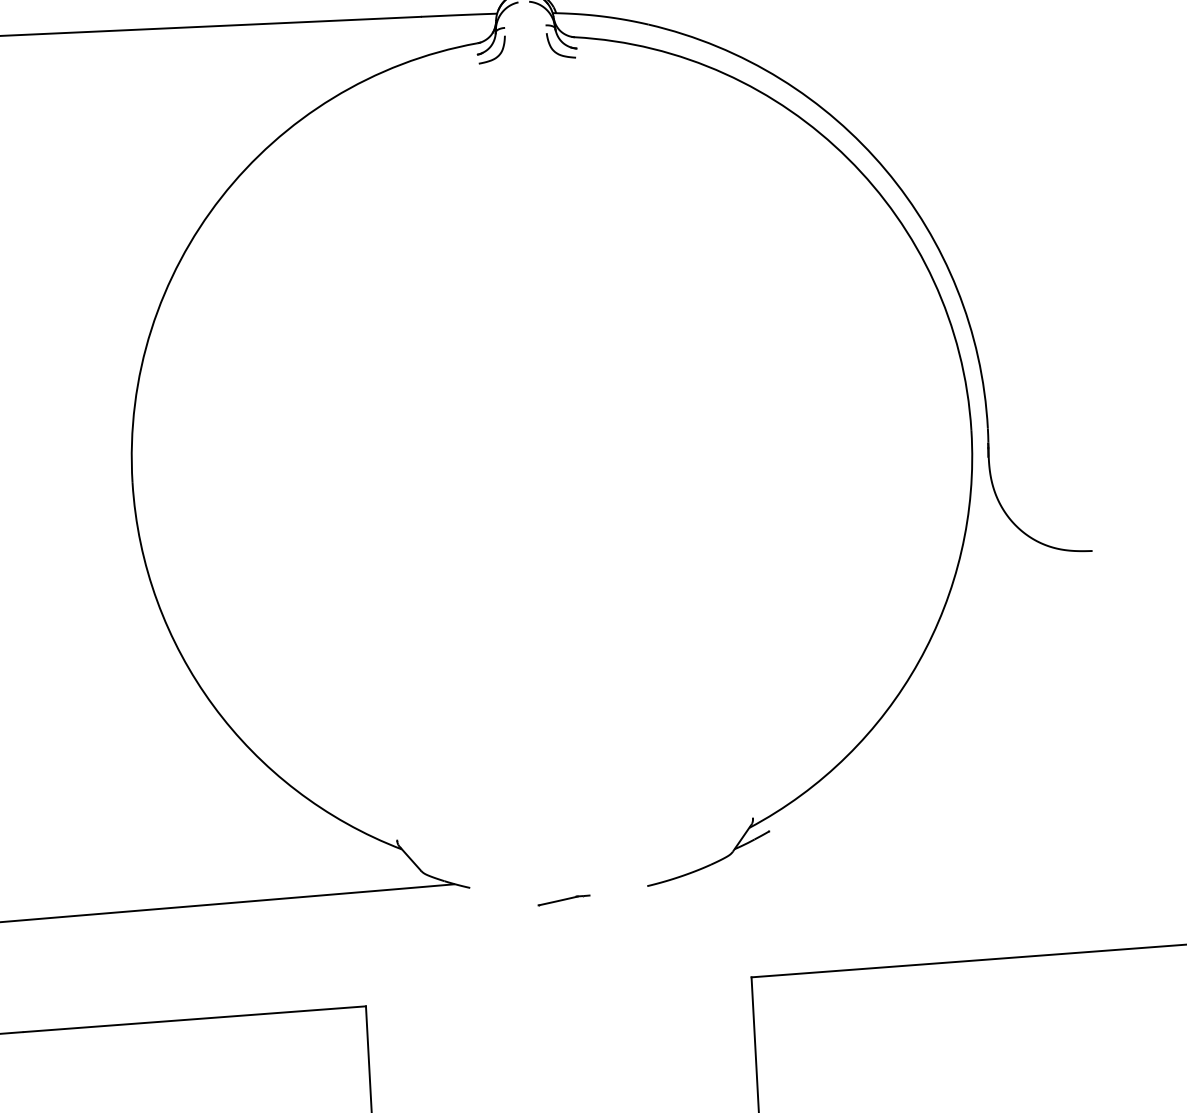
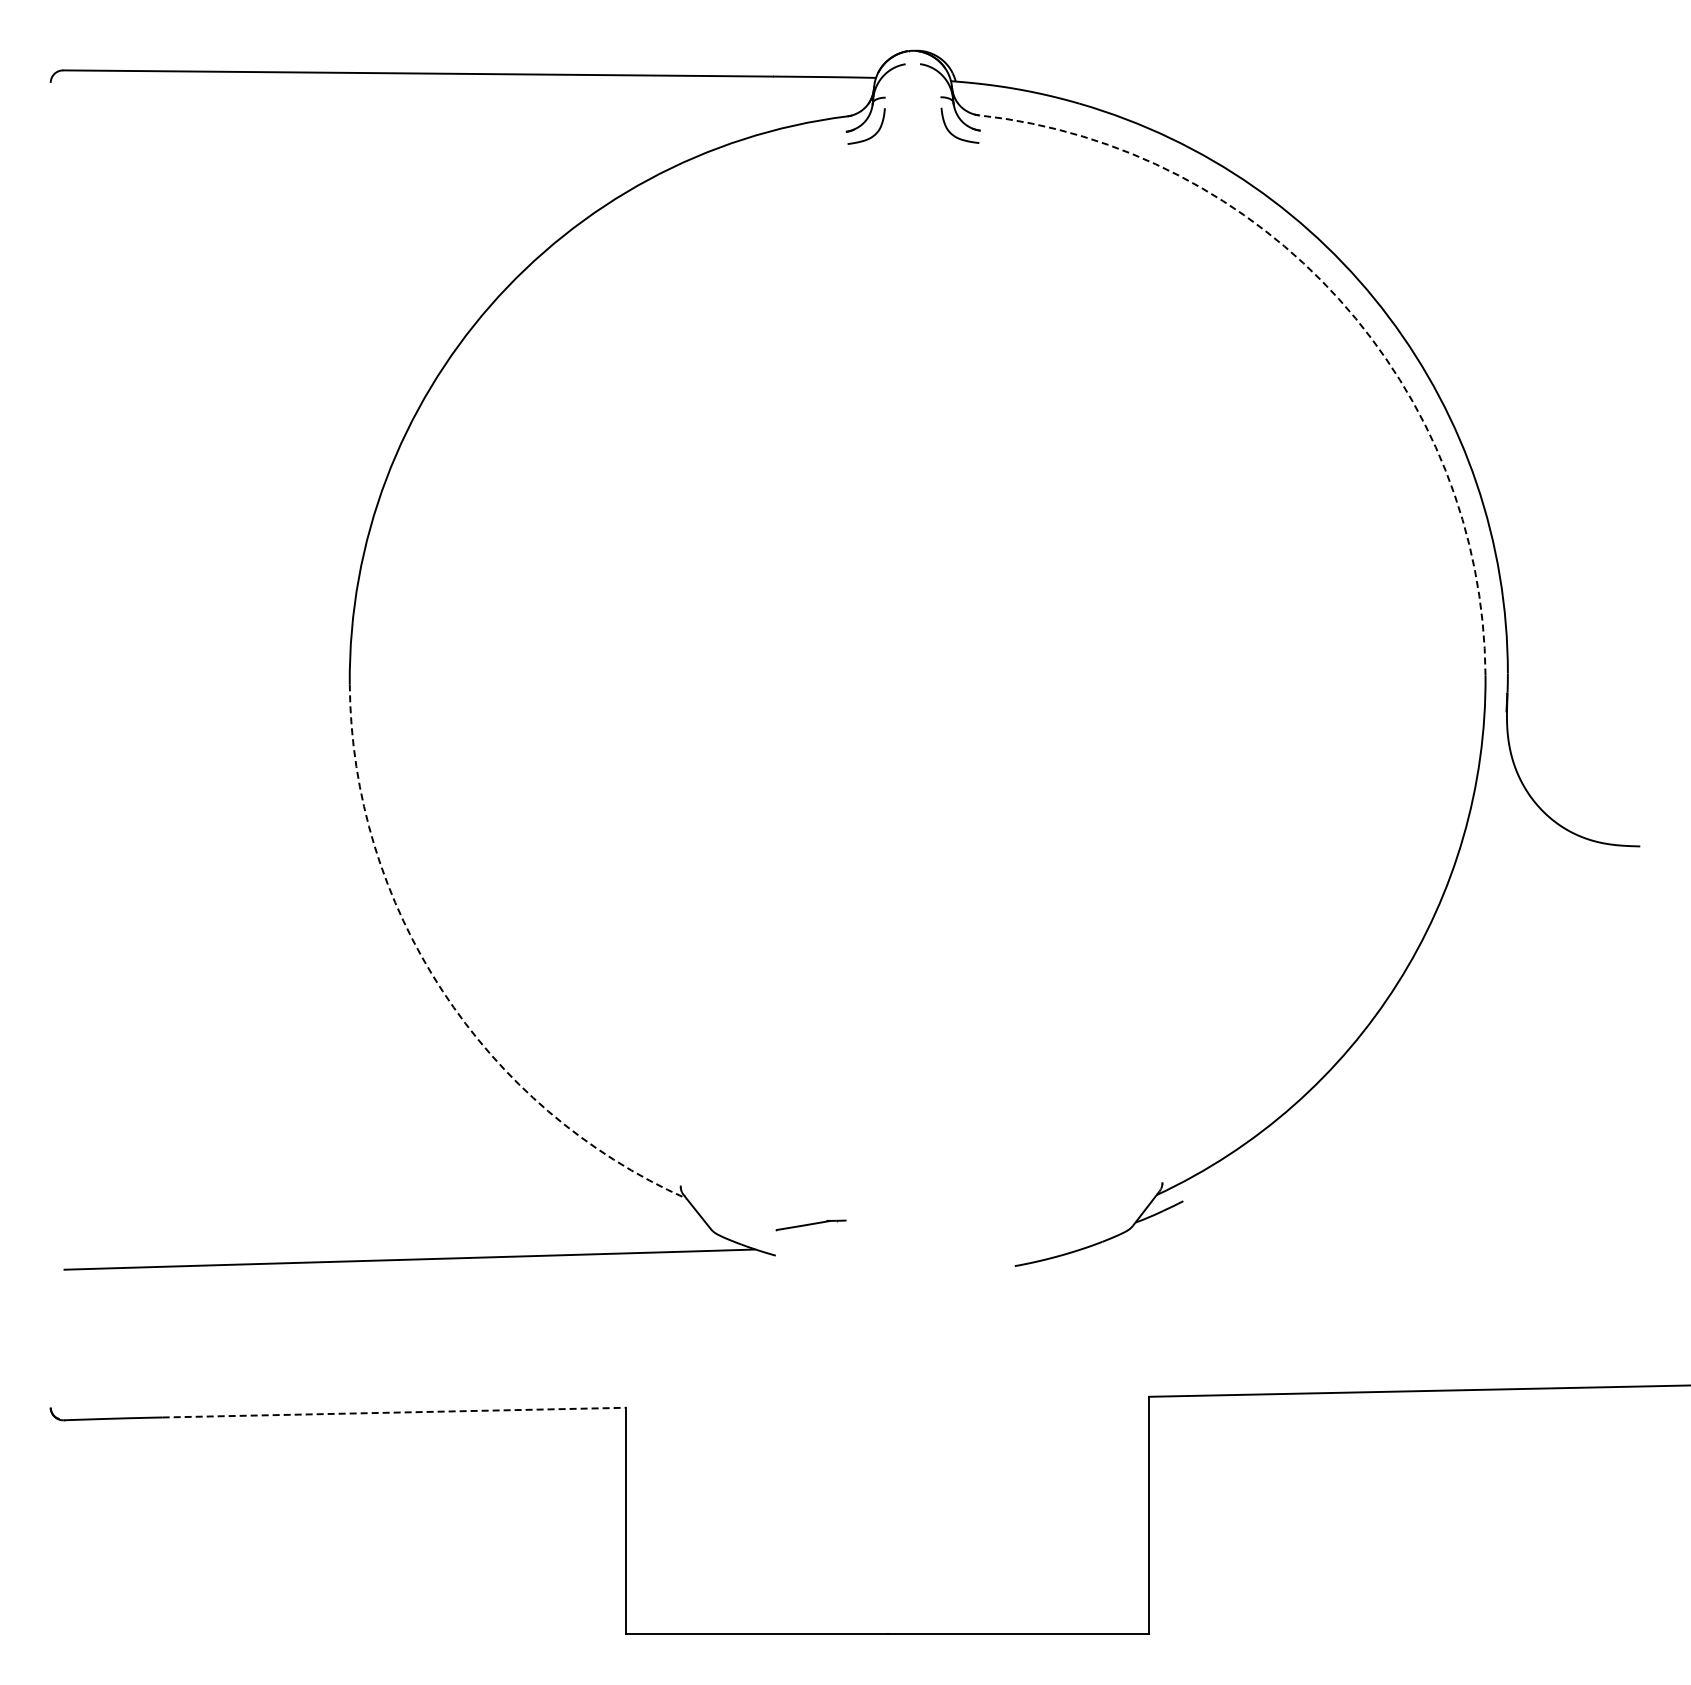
arc: (847, 158) -> (1338, 299), solid -> dashed
arc: (213, 706) -> (442, 991), solid -> dashed
part: (564, 900) -> (810, 1225), moved
line: (194, 1019) -> (394, 1412), solid -> dashed

